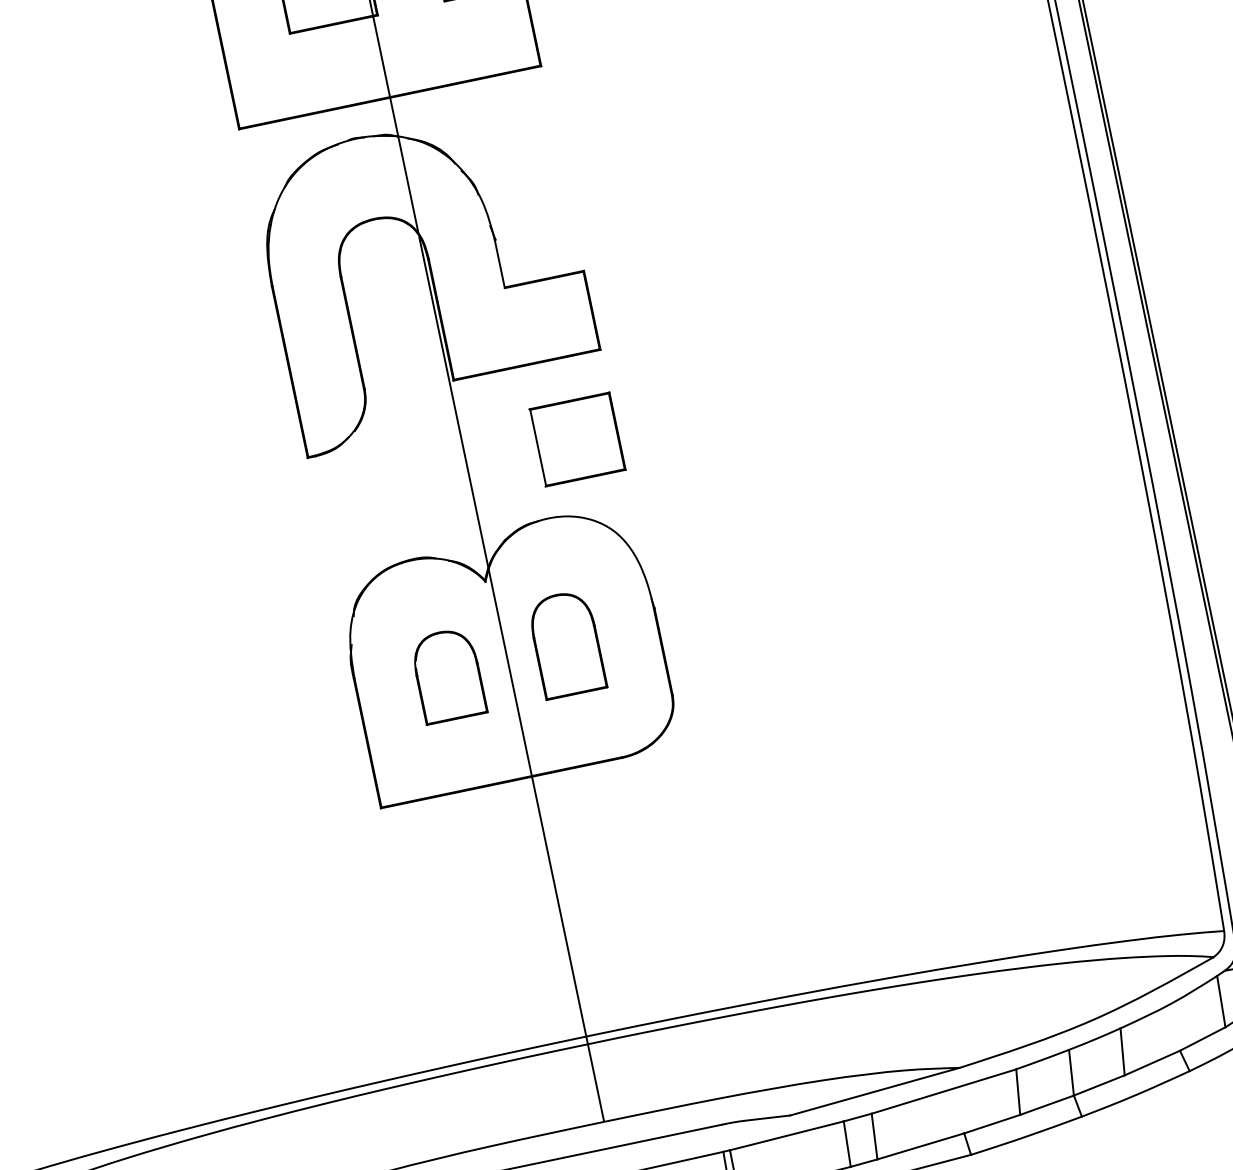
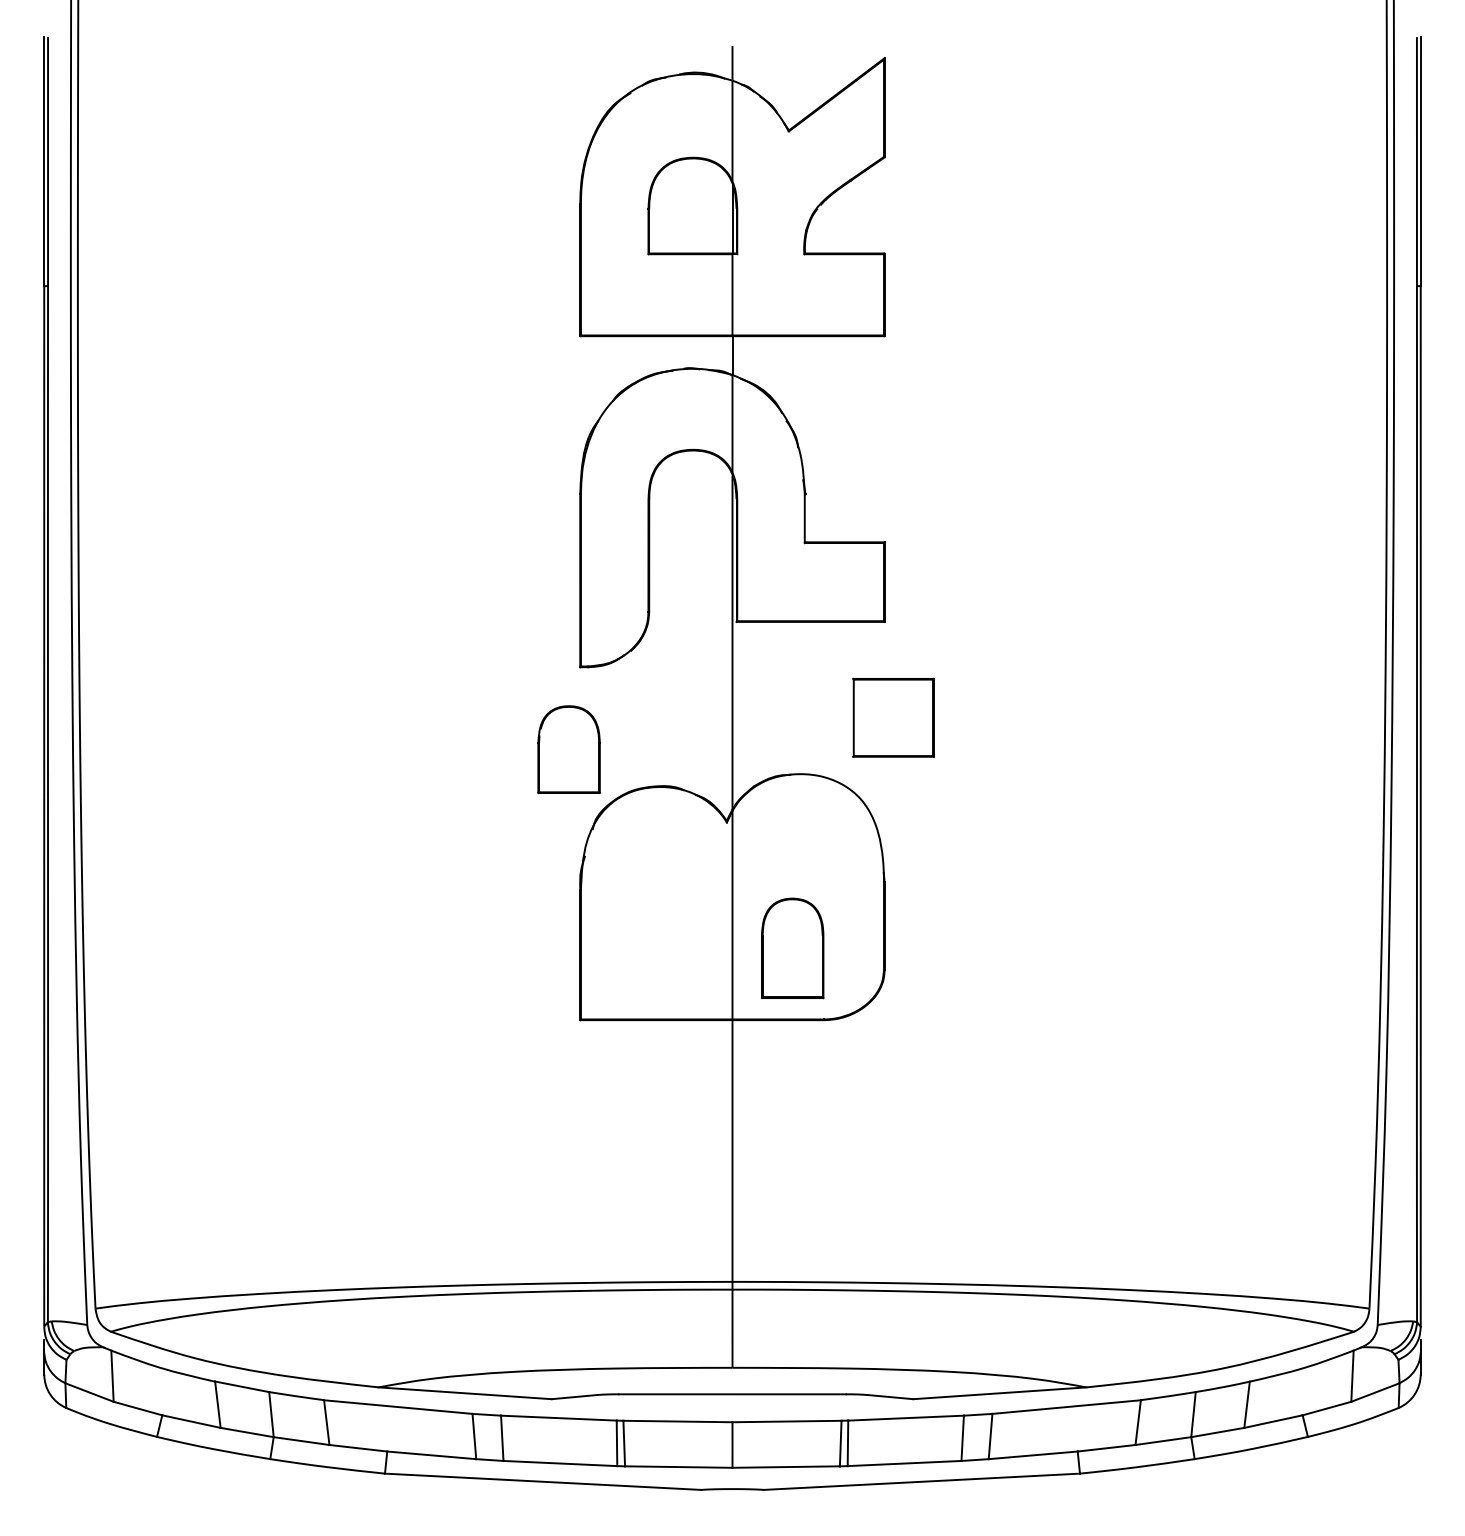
part: (577, 439) -> (893, 717), moved
part: (566, 644) -> (792, 948), moved
part: (447, 675) -> (568, 749), moved

